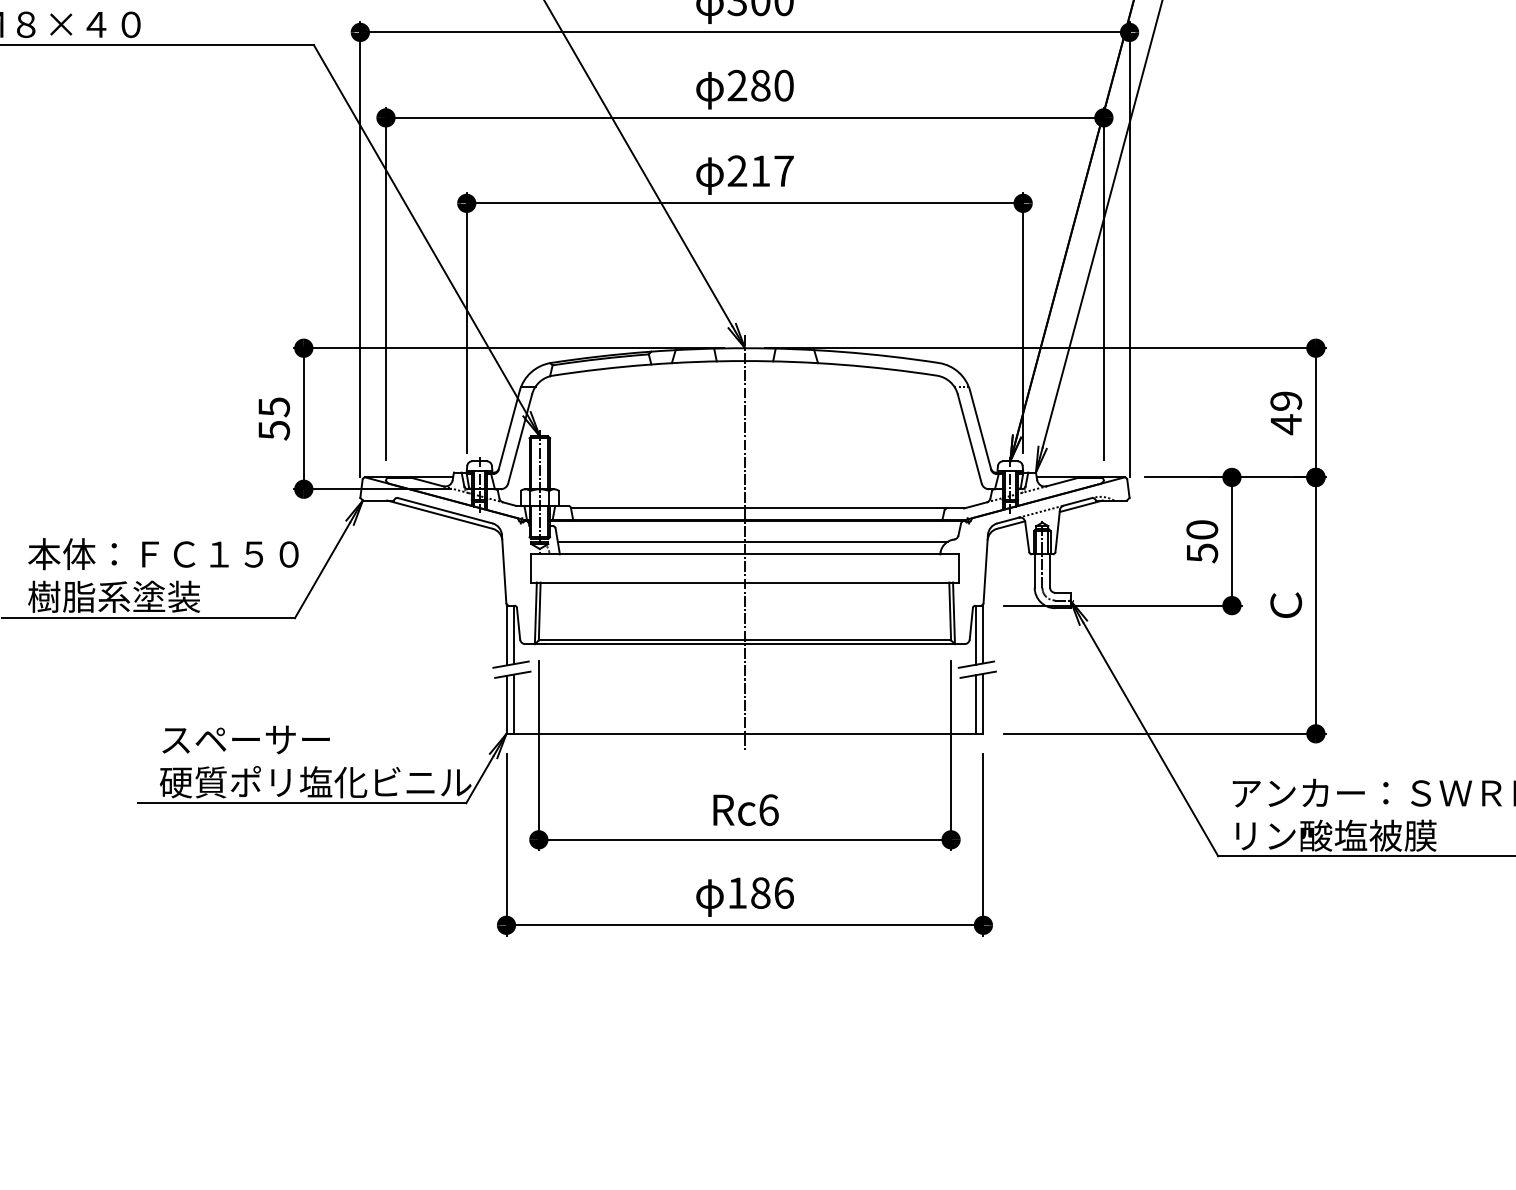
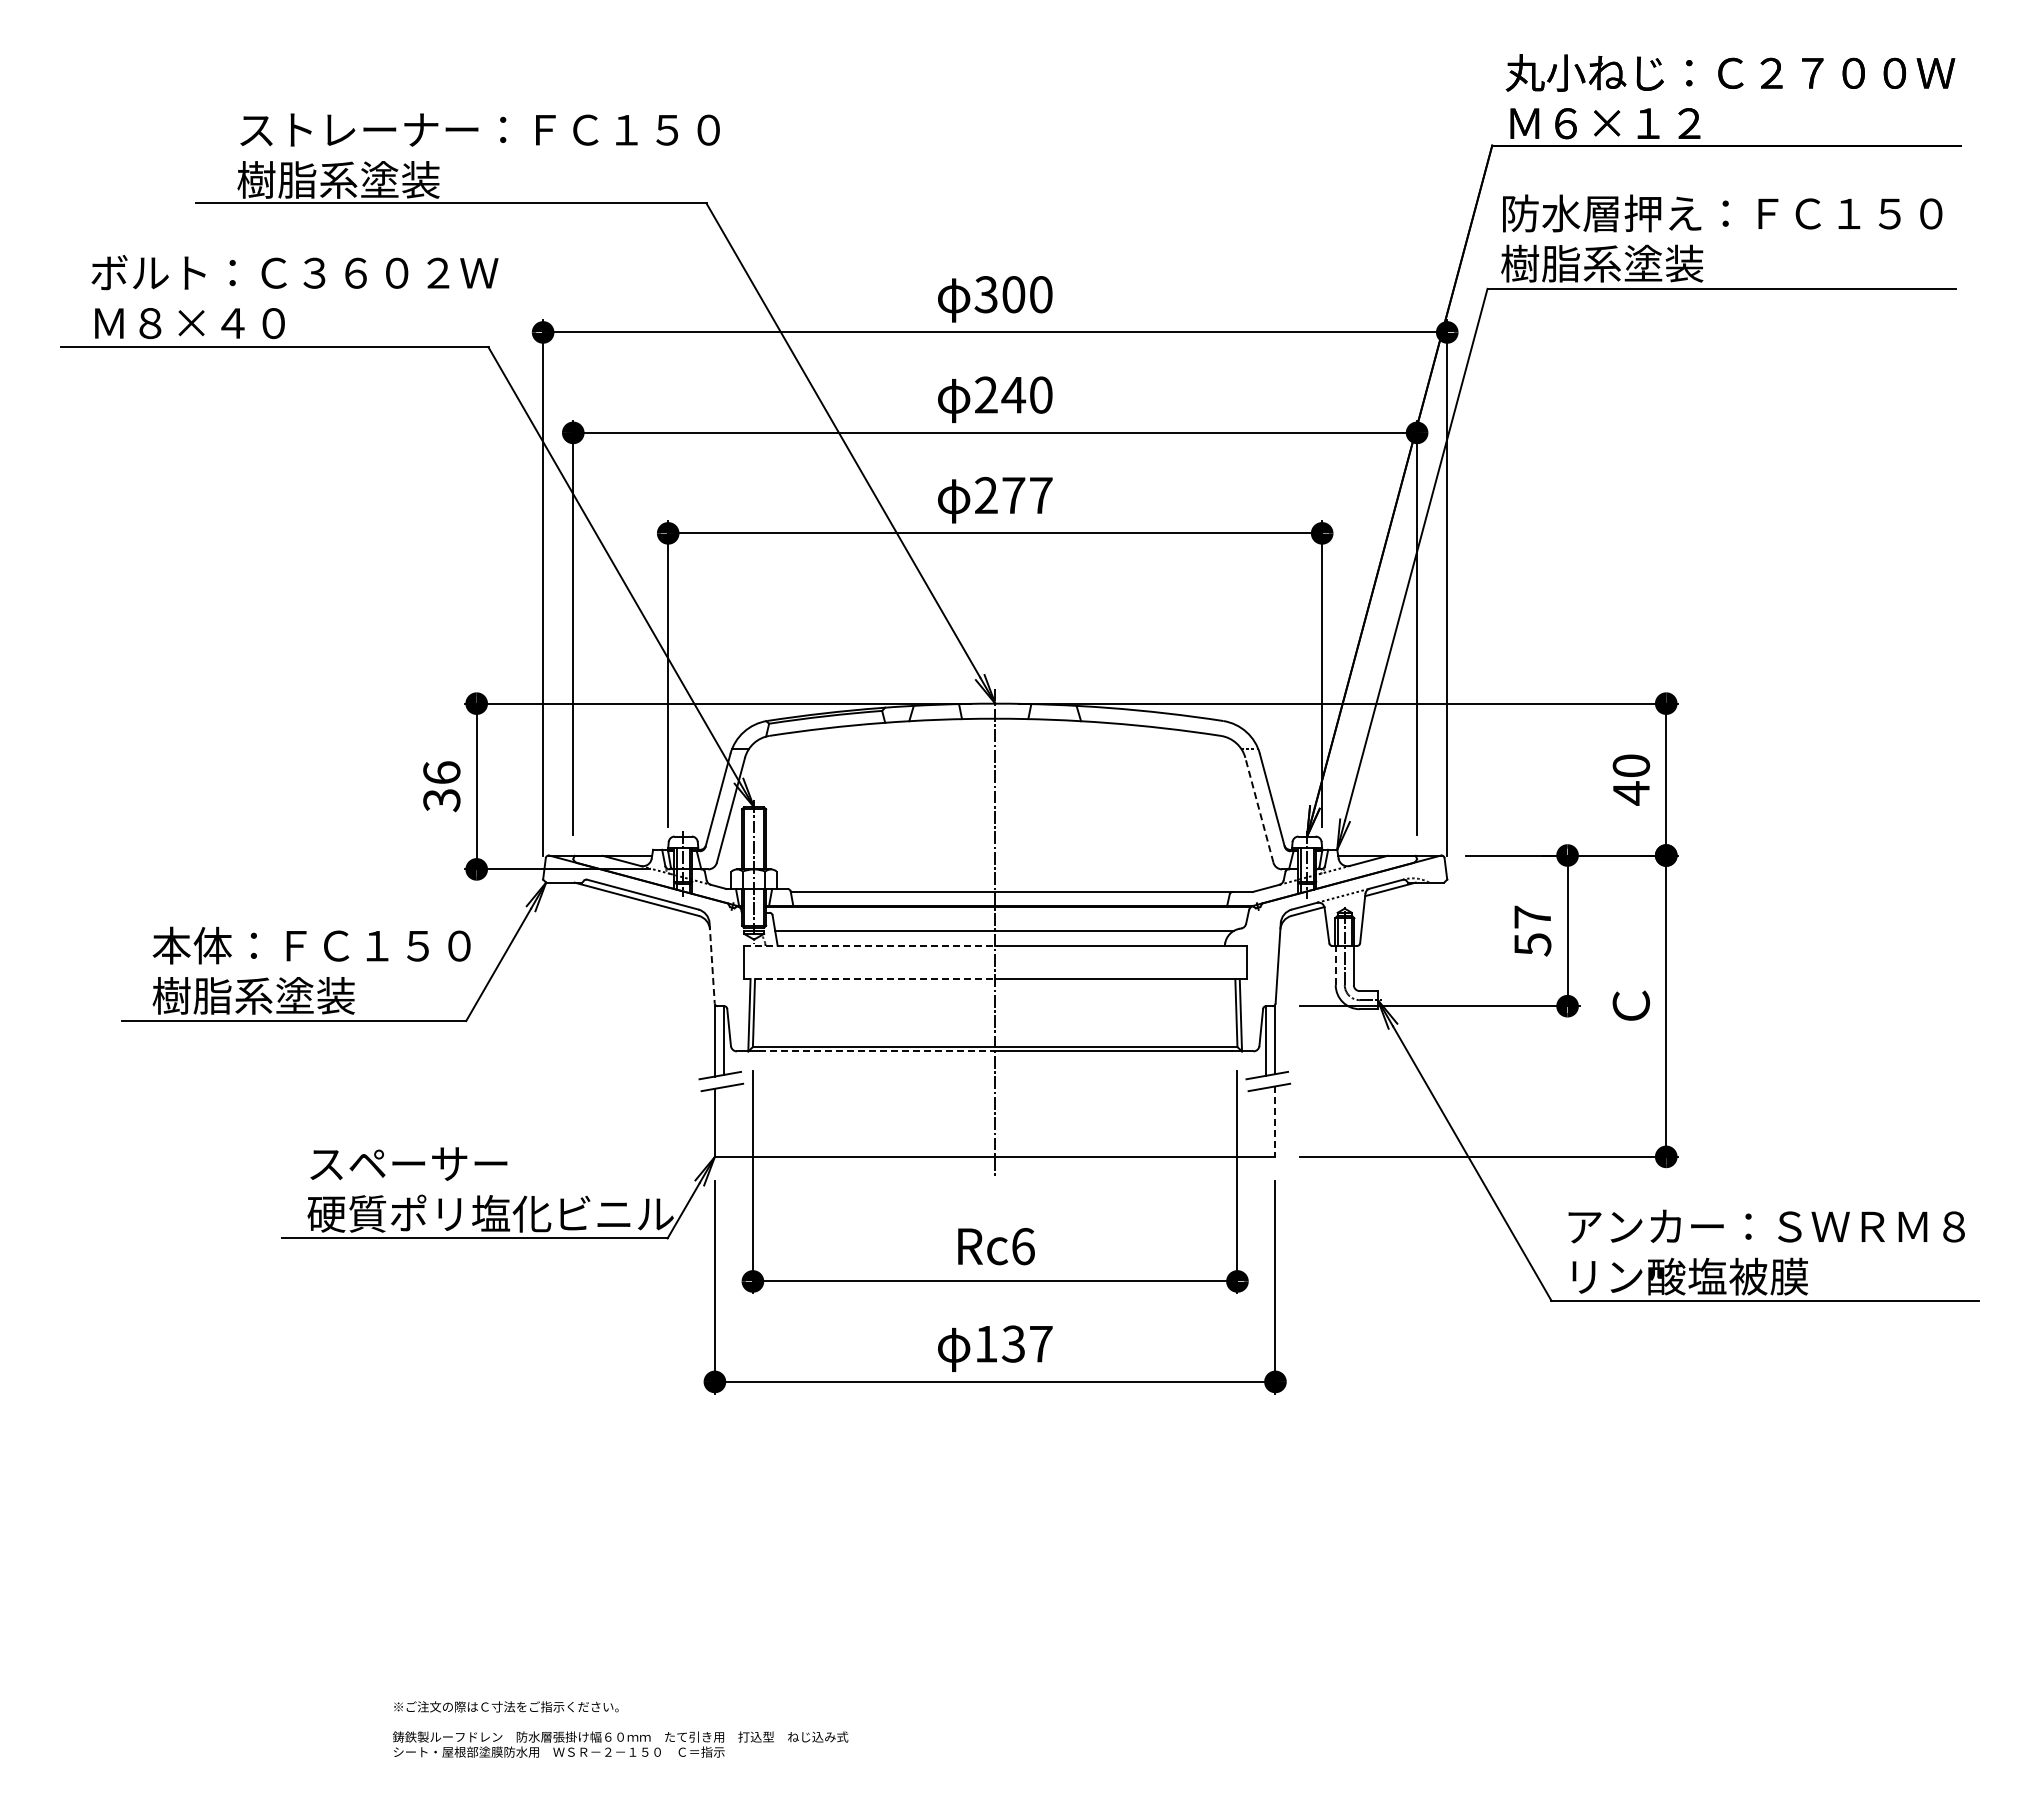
text: (760, 85) -> (1013, 394), 280 -> 240
text: (760, 171) -> (1013, 495), 217 -> 277
text: (1286, 400) -> (1631, 765), 49 -> 40
text: (273, 418) -> (441, 786), 55 -> 36
line: (969, 438) -> (1259, 809), solid -> dashed
text: (1202, 529) -> (1532, 916), 50 -> 57
line: (638, 553) -> (869, 945), solid -> dashed
line: (504, 569) -> (712, 963), solid -> dashed
line: (1034, 571) -> (1335, 965), solid -> dashed
line: (638, 582) -> (869, 979), solid -> dashed
line: (644, 644) -> (877, 1051), solid -> dashed
line: (513, 703) -> (723, 1121), removed
line: (975, 703) -> (1266, 1121), removed
line: (983, 704) -> (1275, 1122), solid -> dashed
text: (772, 892) -> (1027, 1343), 186 -> 137

